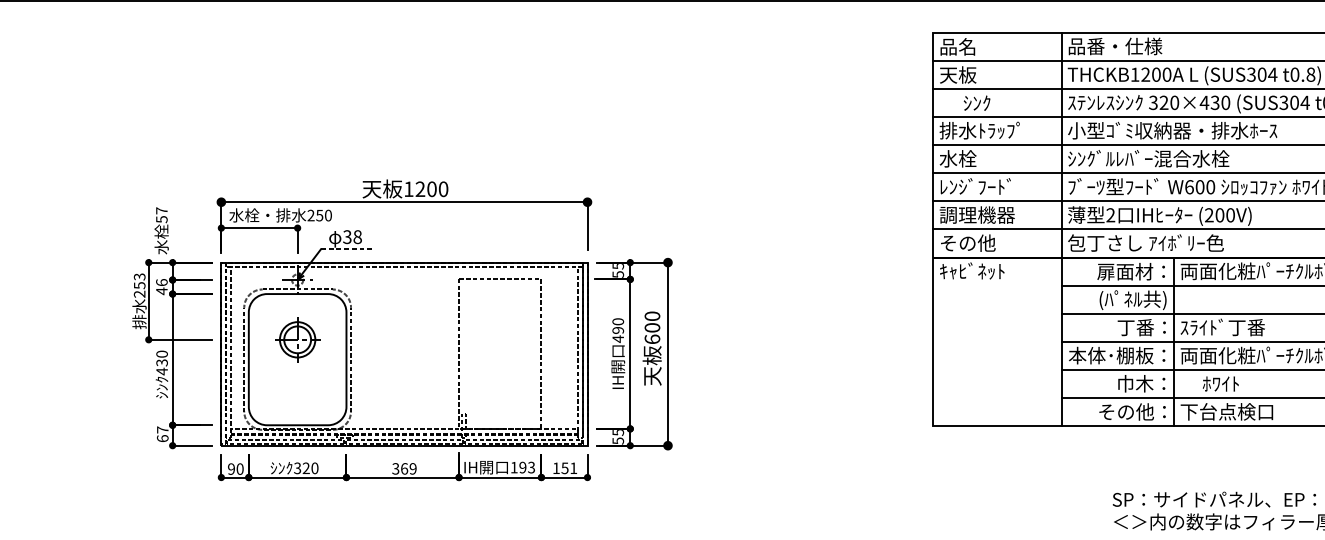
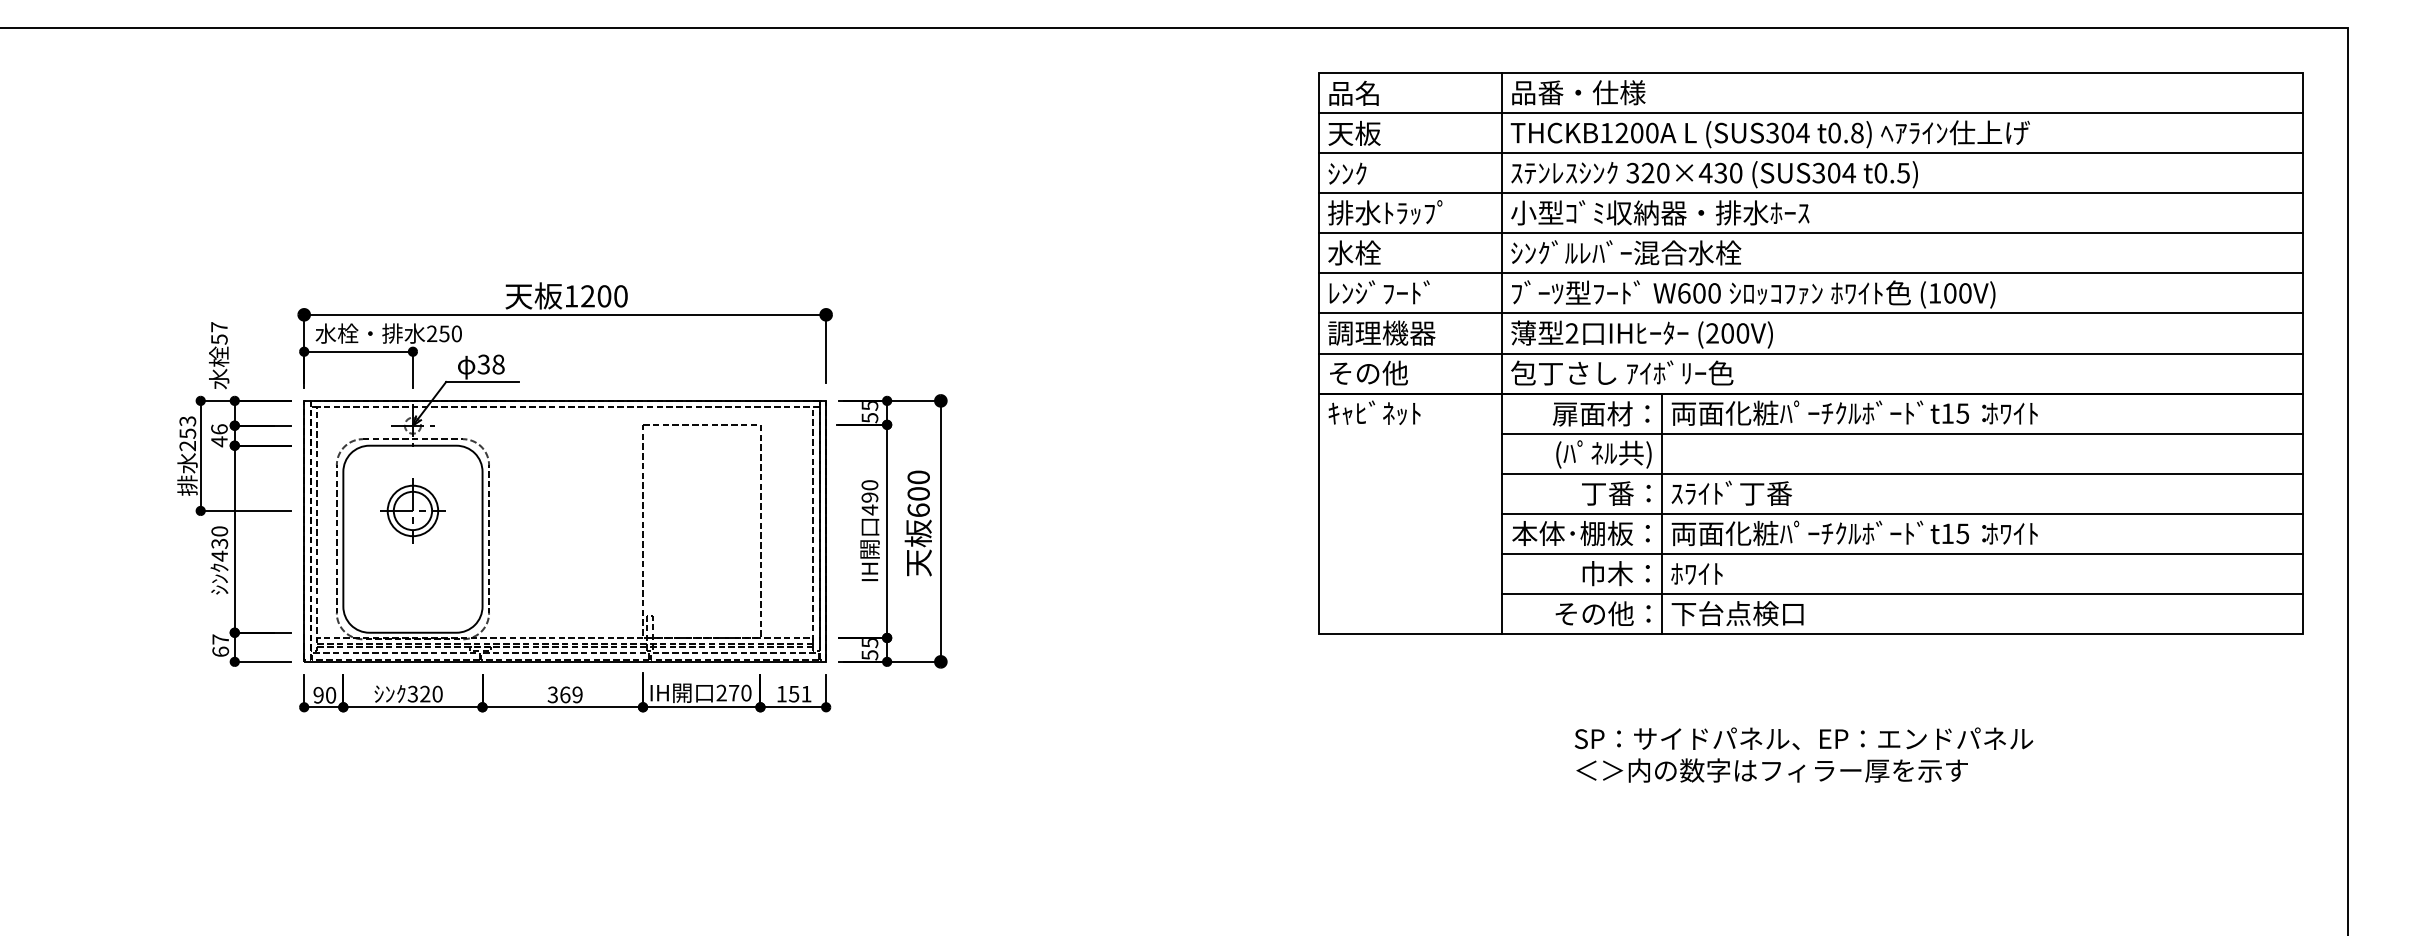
text: (977, 103) -> (1347, 173), moved
line: (346, 249) -> (482, 381), dashed -> solid
text: (1220, 383) -> (1696, 573), moved
text: (522, 467) -> (733, 692), 193 -> 270

